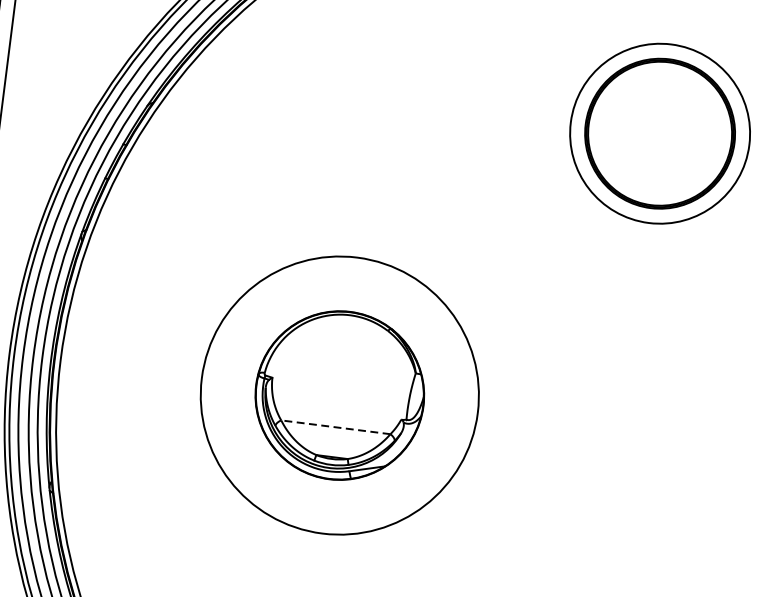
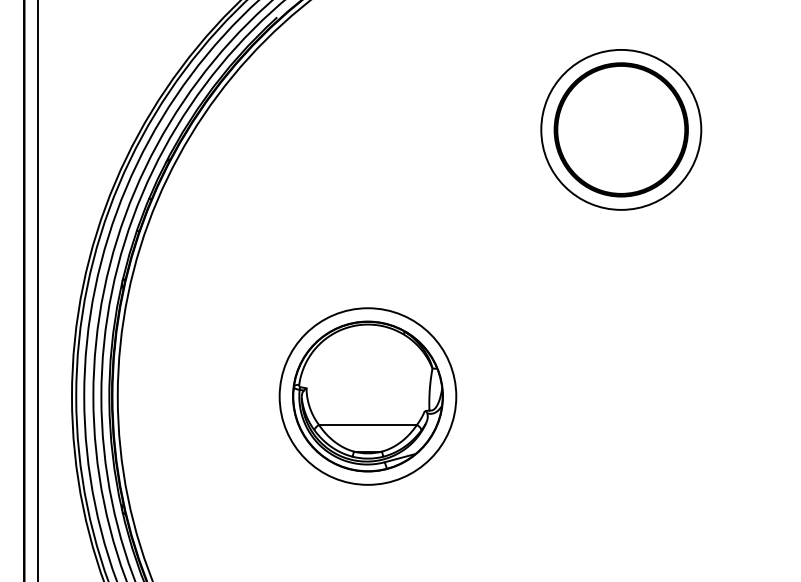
circle: (339, 395) -> (367, 396), size x0.71
line: (335, 426) -> (367, 424), dashed -> solid

